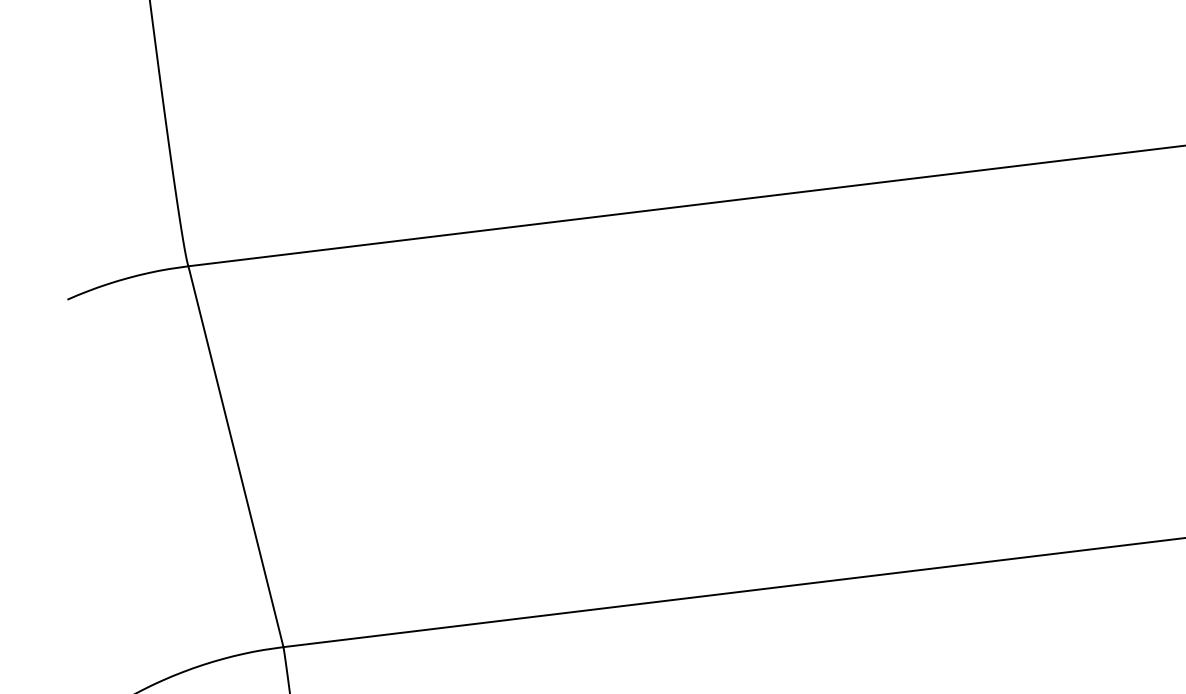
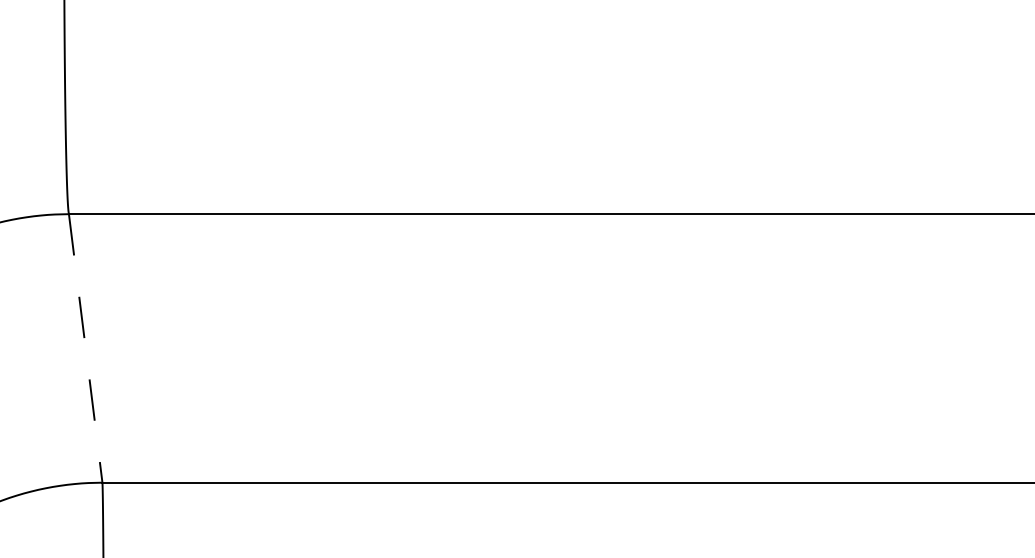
line: (235, 456) -> (85, 348), solid -> dashed

